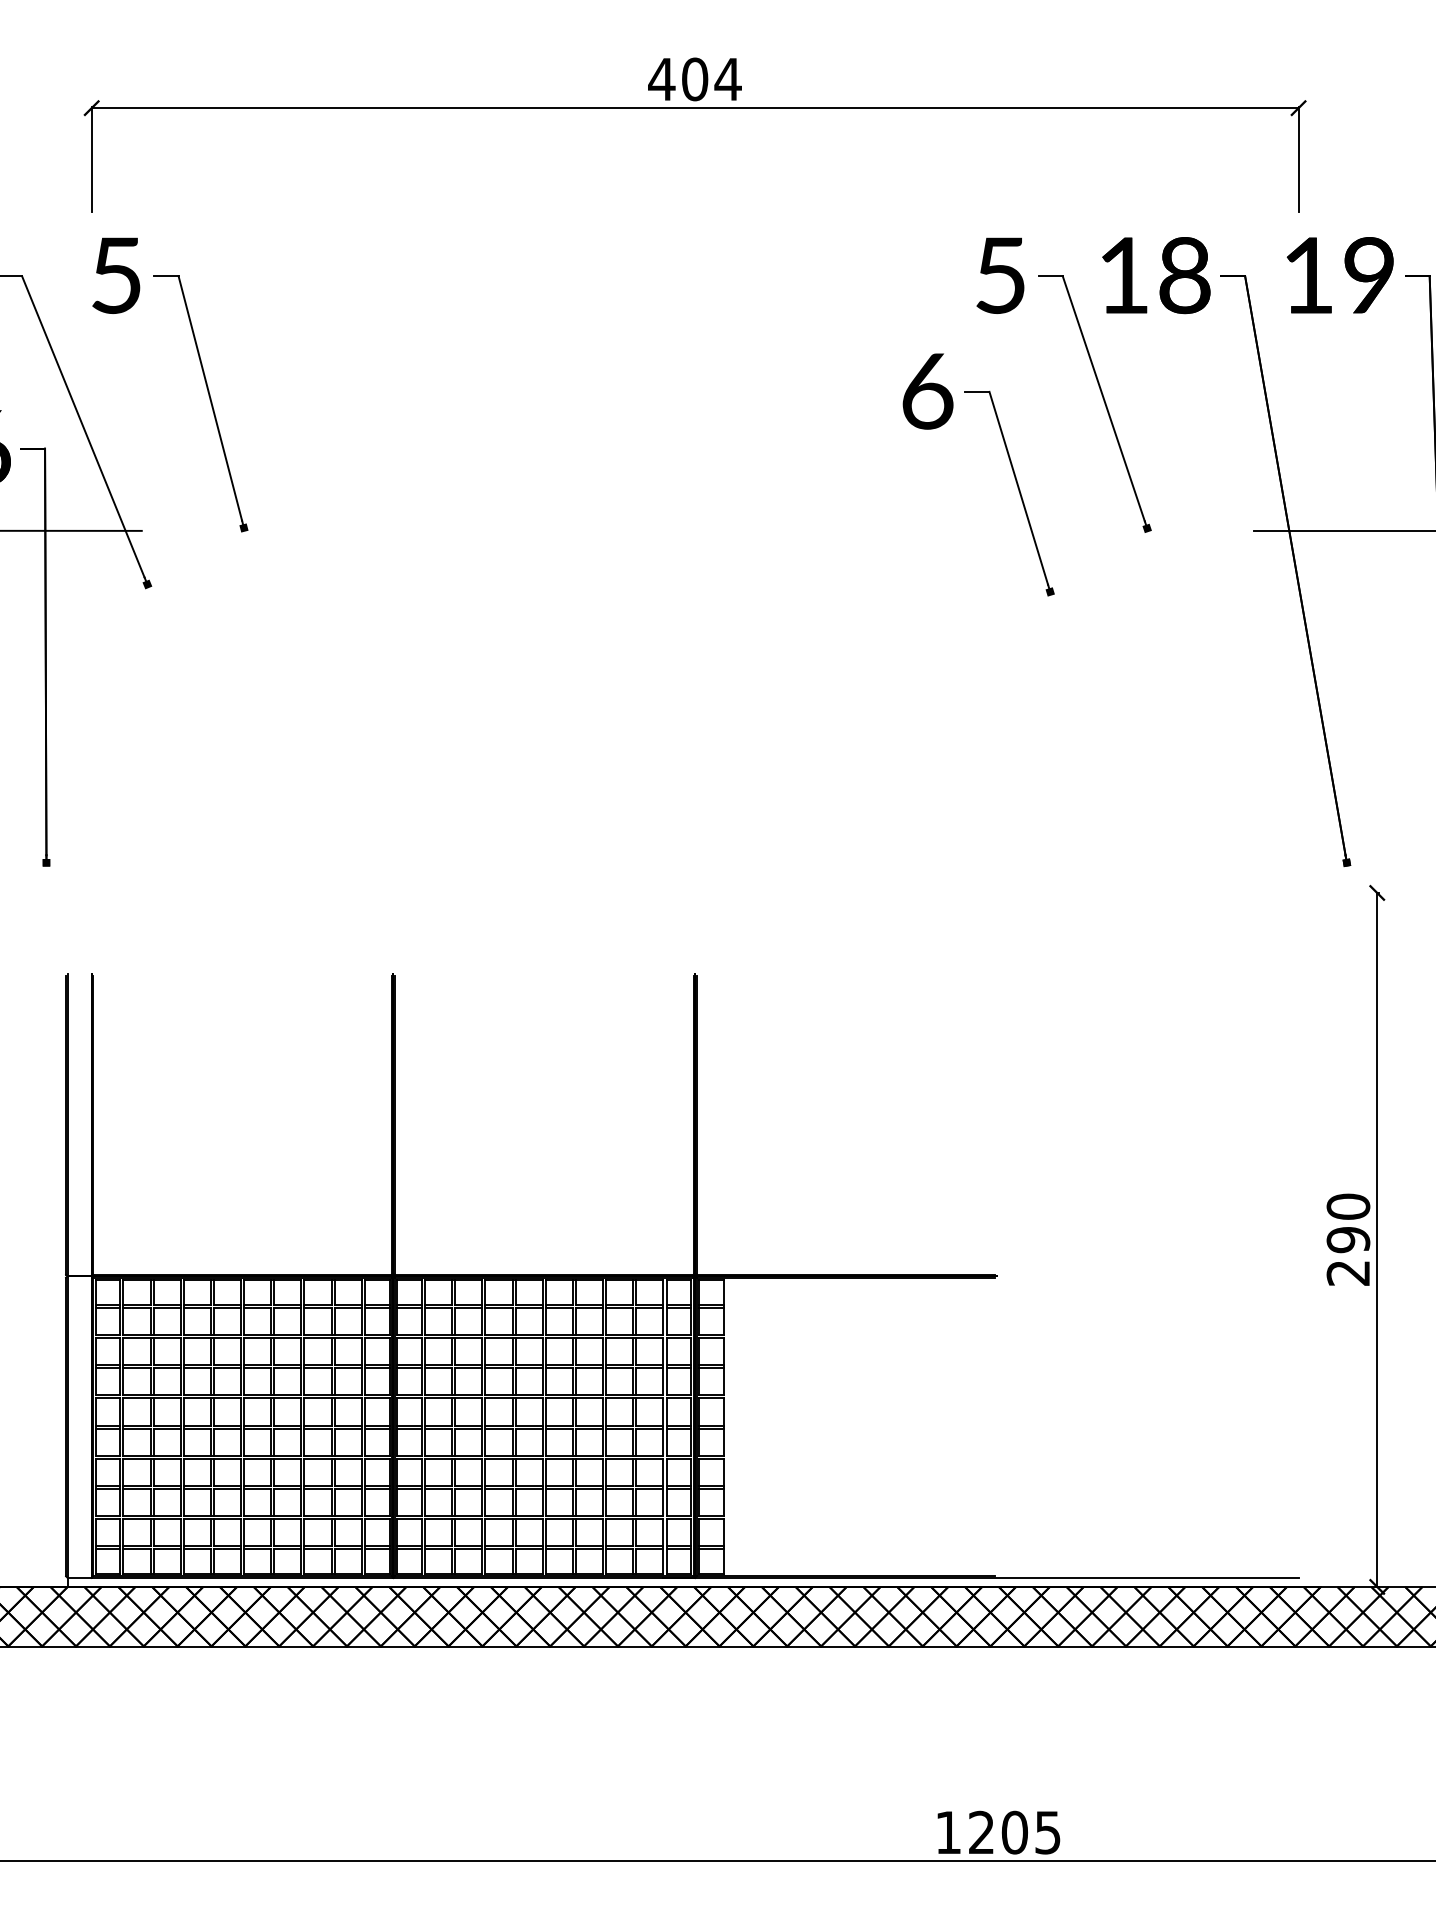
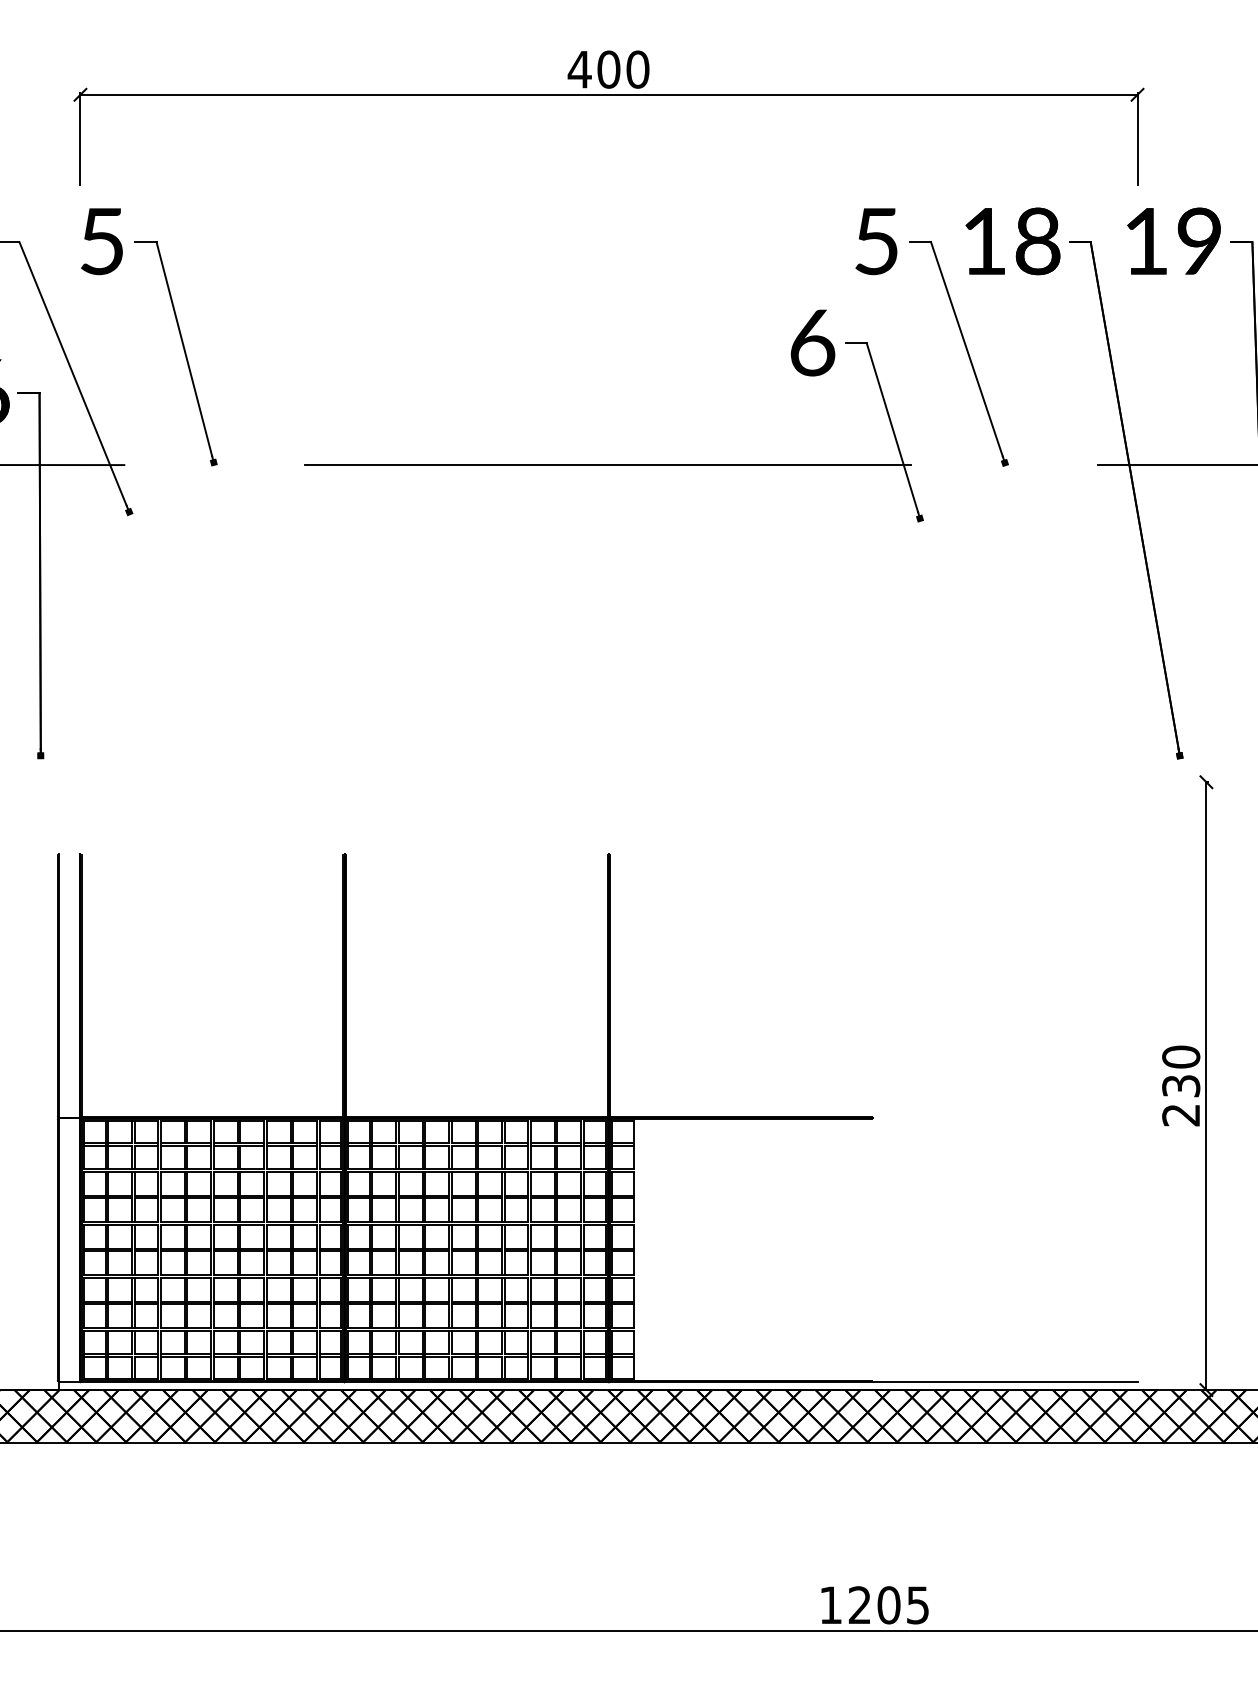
text: (727, 79) -> (637, 69), 404 -> 400
line: (694, 530) -> (608, 464), added
text: (1348, 1240) -> (1181, 1086), 290 -> 230

